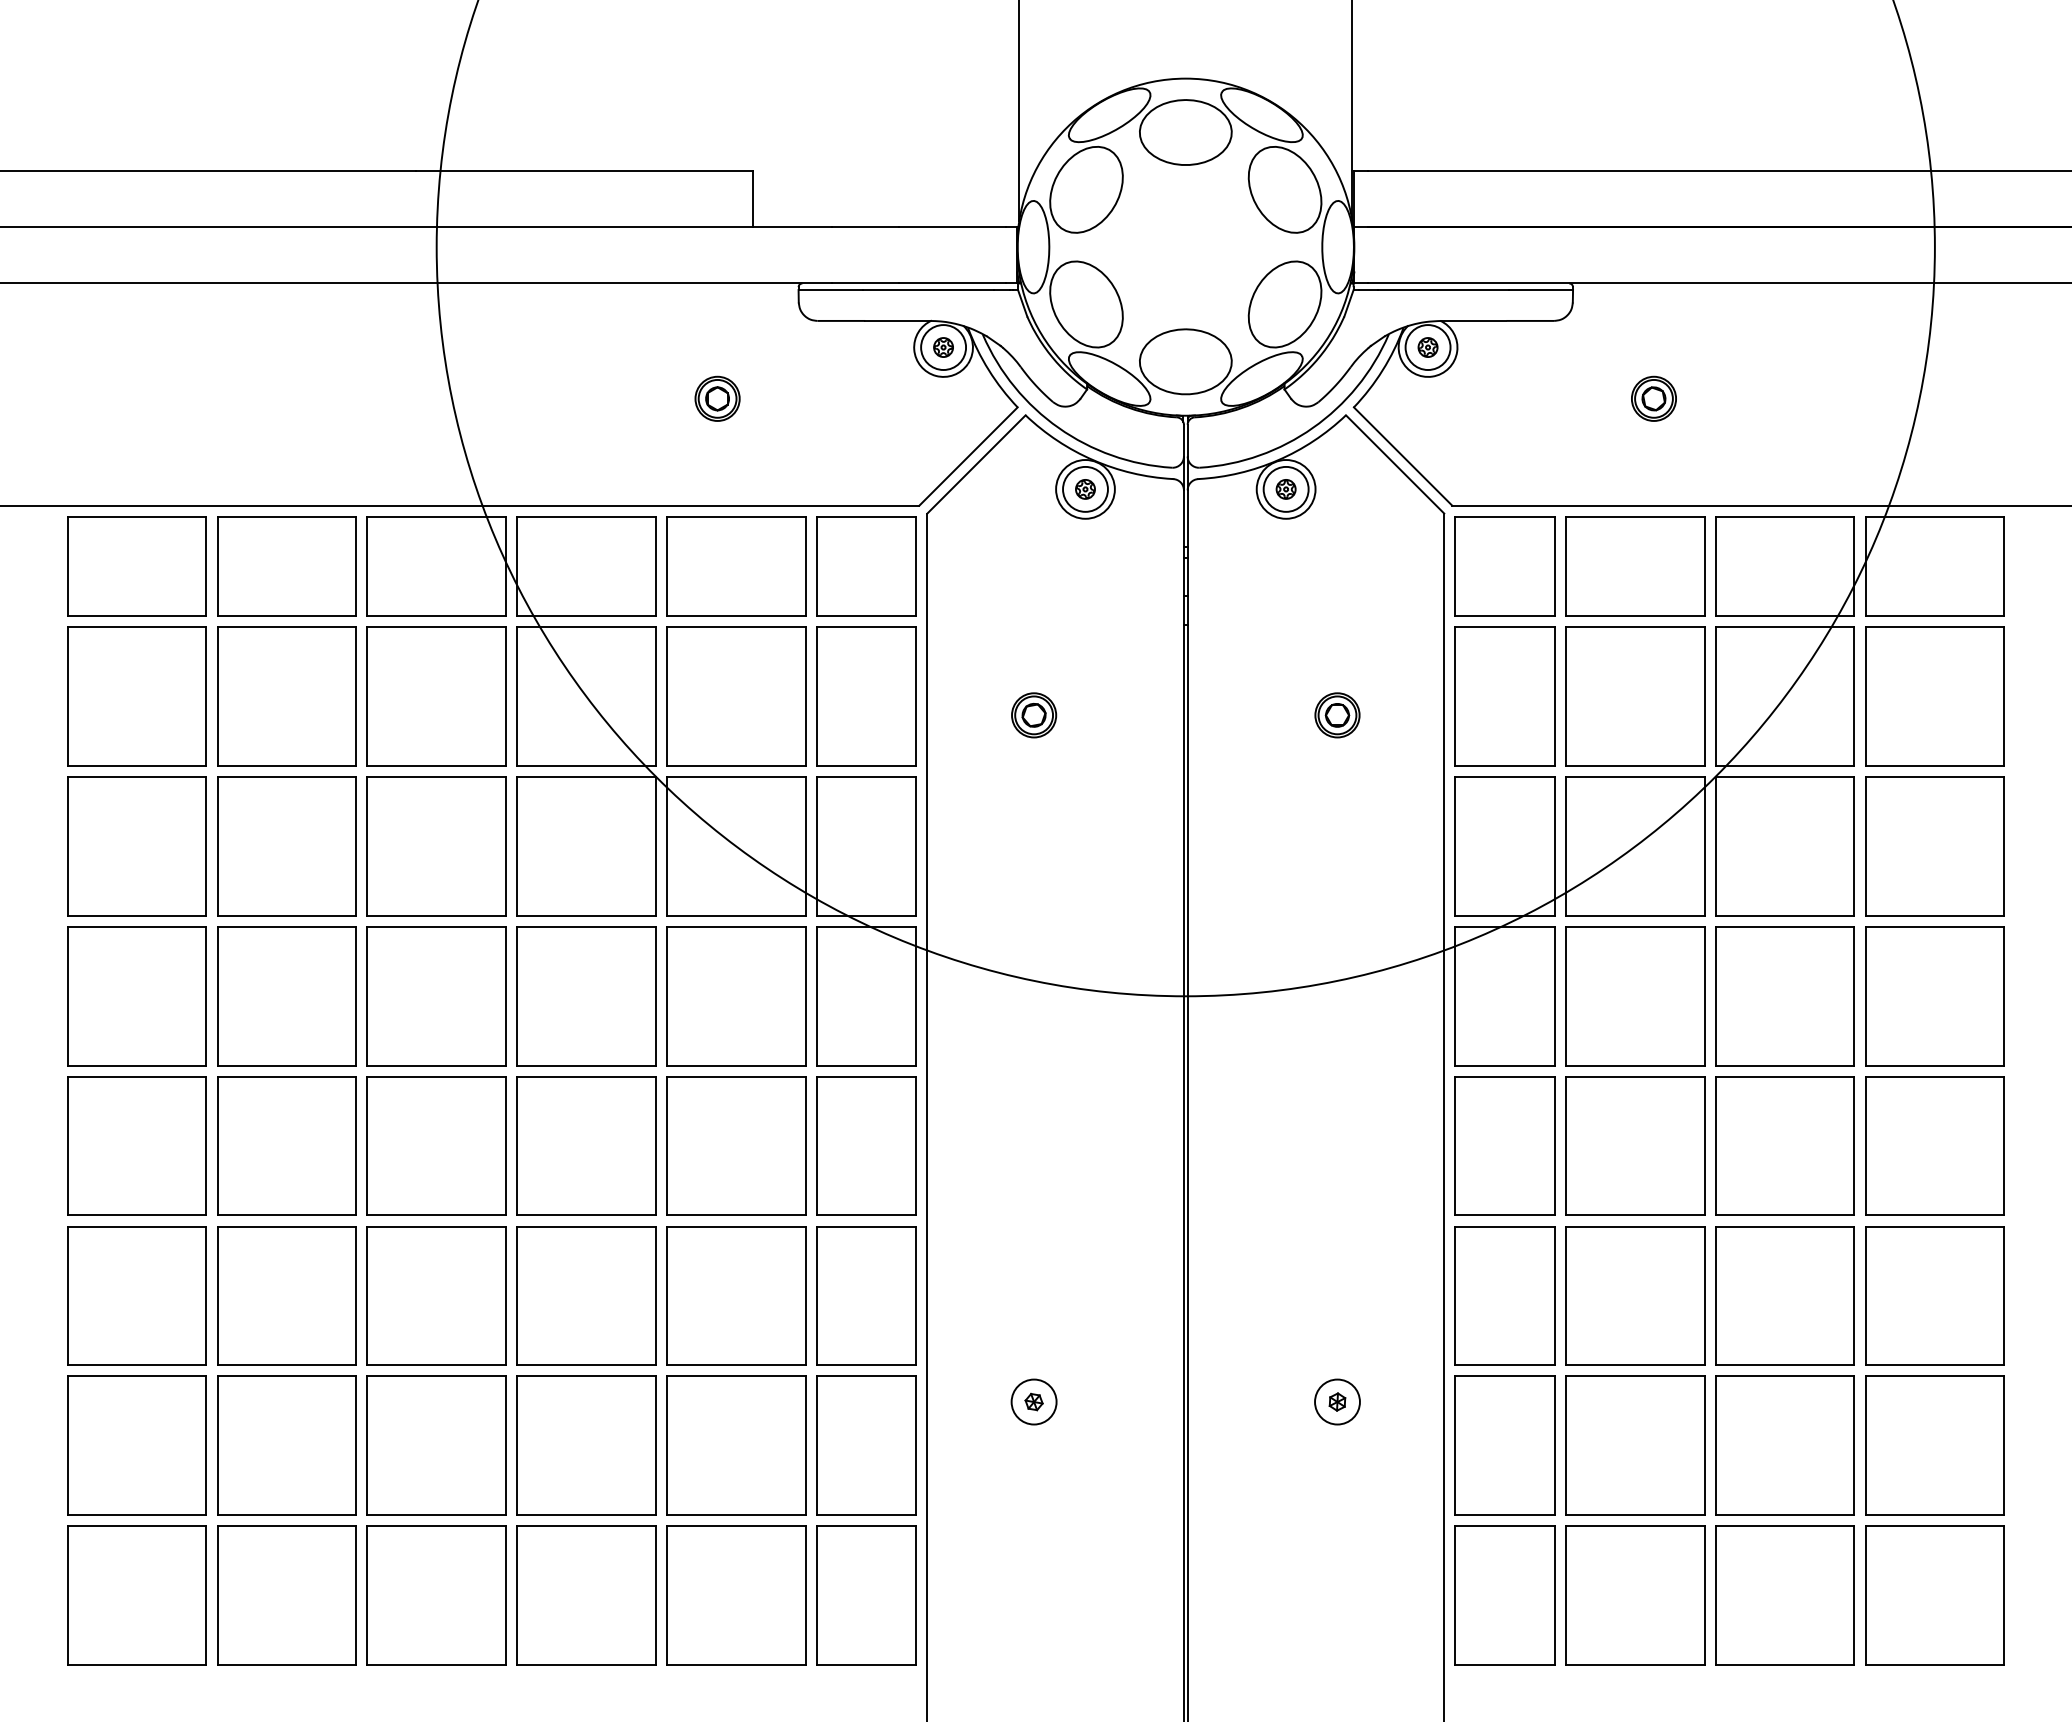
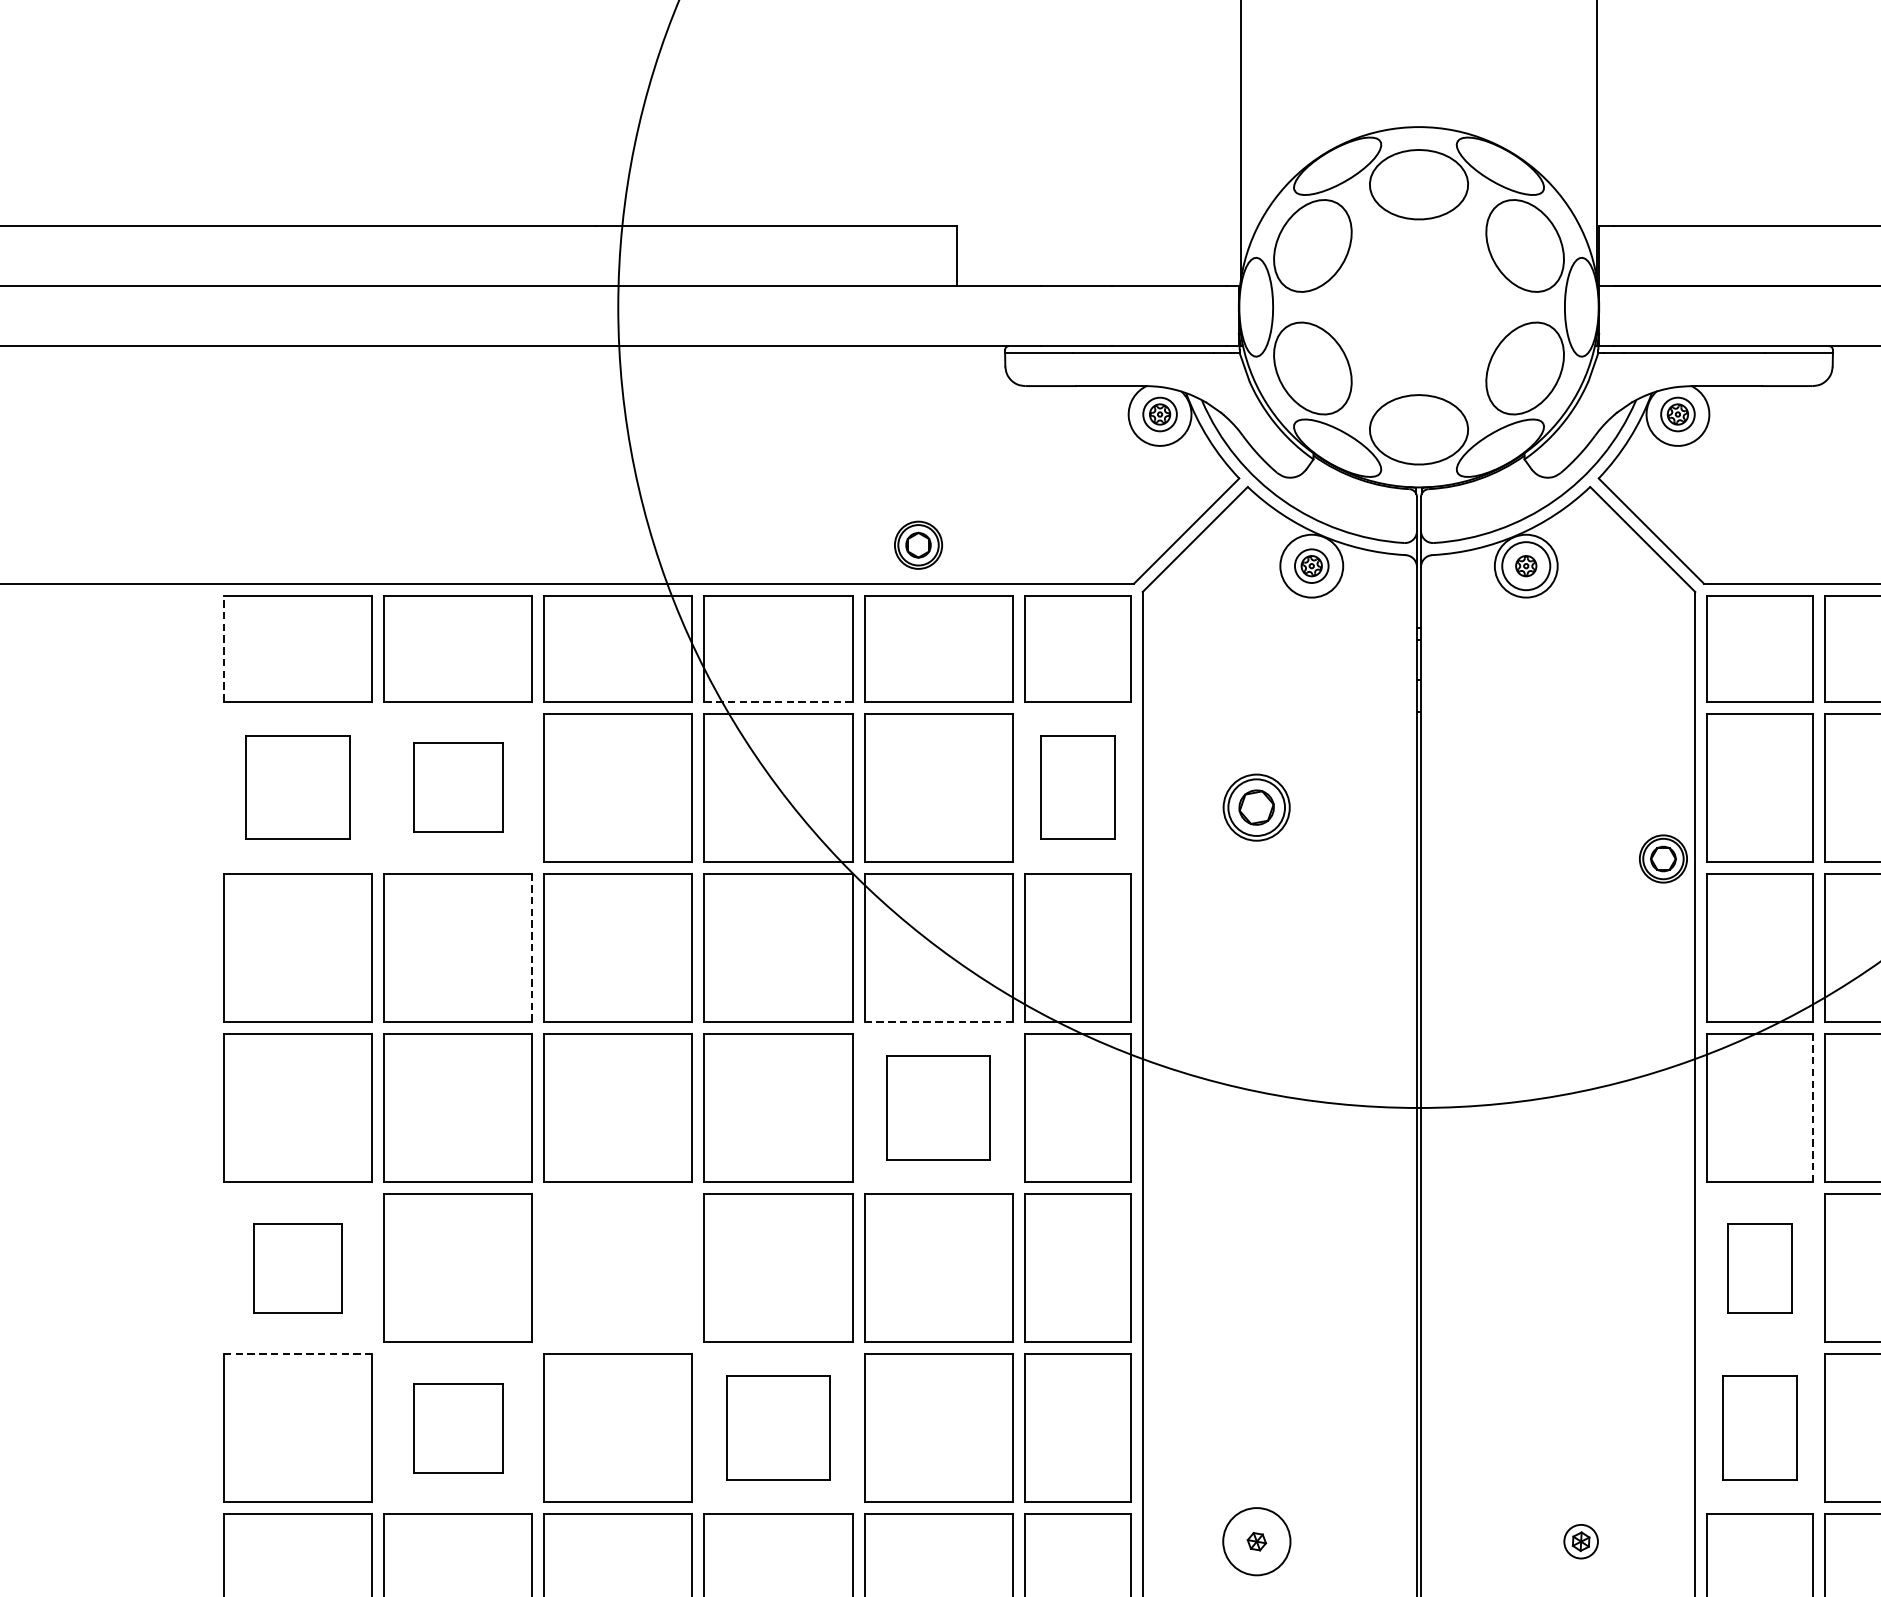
circle: (943, 347) -> (1160, 414), size x0.7
circle: (1427, 347) -> (1677, 414), size x0.7
part: (717, 398) -> (918, 544), moved
circle: (1085, 488) -> (1311, 565), size x0.7
line: (67, 566) -> (223, 648), solid -> dashed
line: (587, 616) -> (779, 702), solid -> dashed
part: (136, 696) -> (297, 787), size x0.7
part: (286, 696) -> (457, 787), size x0.6
part: (866, 696) -> (1077, 787), size x0.7
part: (1034, 715) -> (1257, 807), size x1.4
part: (1337, 715) -> (1663, 859), moved
line: (356, 845) -> (532, 946), solid -> dashed
line: (736, 915) -> (938, 1021), solid -> dashed
line: (1554, 995) -> (1813, 1107), solid -> dashed
part: (736, 996) -> (938, 1108), size x0.7
part: (136, 1145) -> (297, 1267), size x0.6
part: (436, 1145) -> (618, 1267), removed
part: (1504, 1145) -> (1759, 1267), size x0.6
line: (137, 1226) -> (298, 1354), solid -> dashed
part: (286, 1295) -> (457, 1427), size x0.6
part: (586, 1295) -> (778, 1427), size x0.7
part: (1504, 1295) -> (1759, 1427), size x0.7
circle: (1033, 1401) -> (1256, 1541), size x1.4
circle: (1337, 1401) -> (1581, 1541), size x0.7

